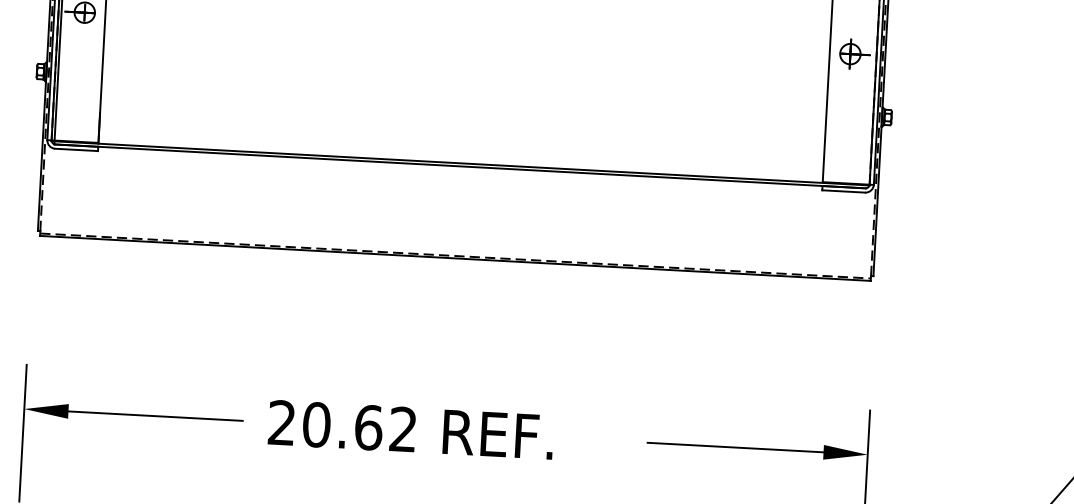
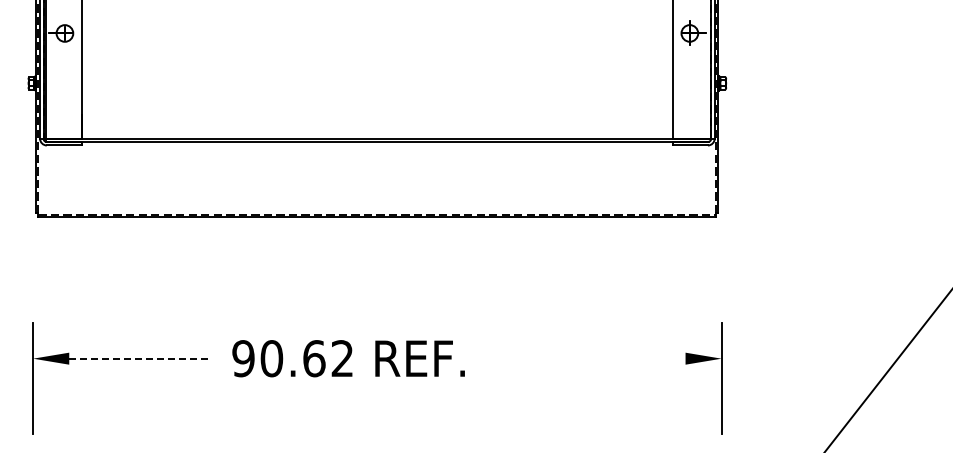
line: (155, 415) -> (140, 358), solid -> dashed
text: (281, 422) -> (243, 358), 20.62 -> 90.62
line: (735, 447) -> (613, 358), removed

